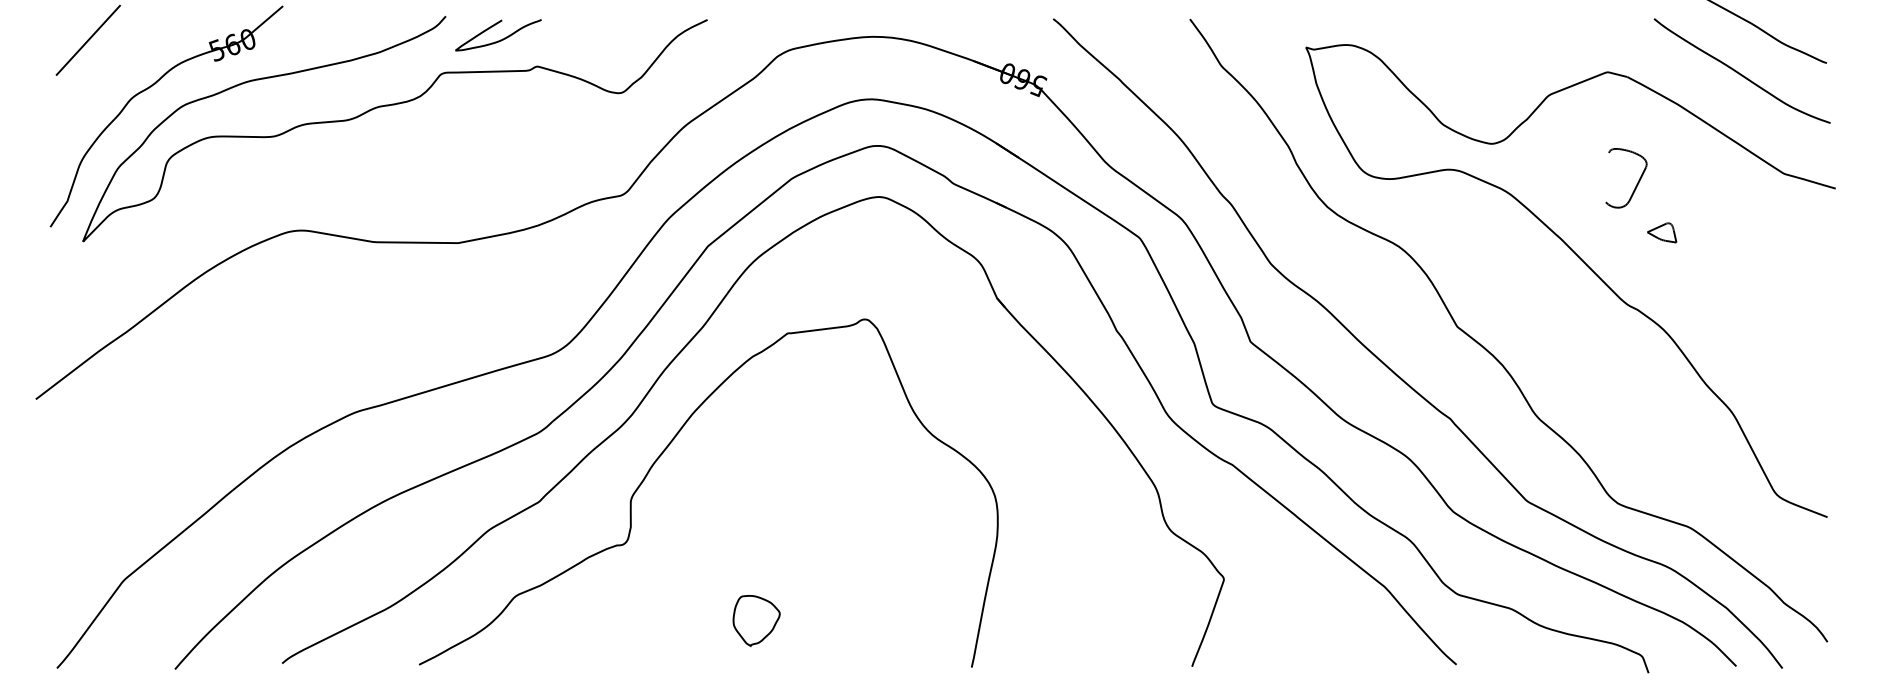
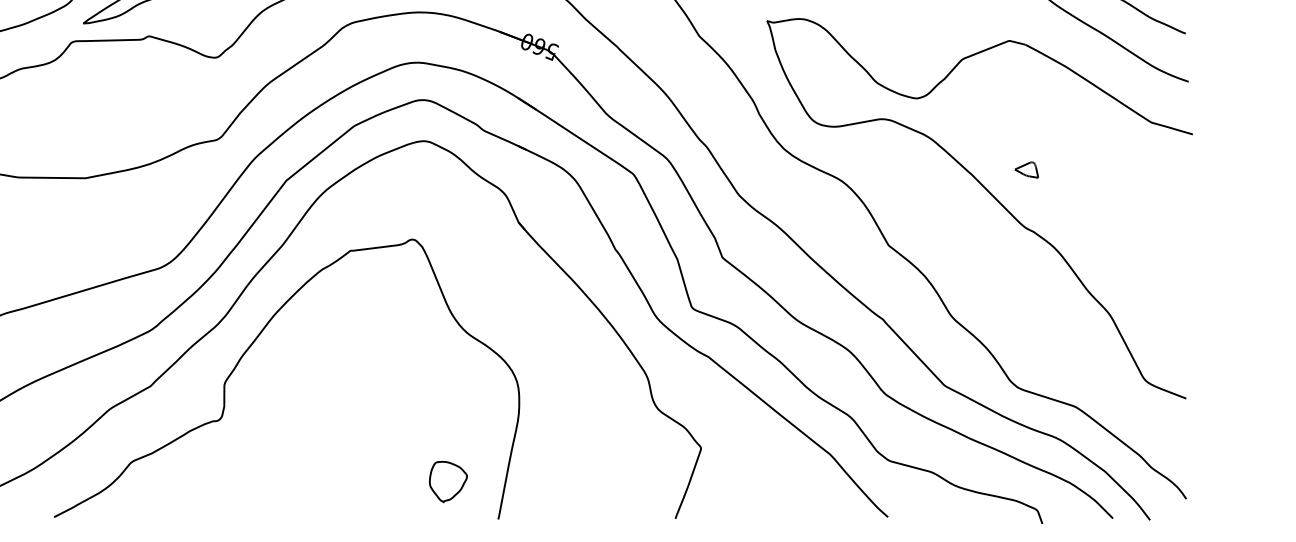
part: (1636, 184) -> (1032, 131), removed
part: (1662, 232) -> (1027, 169), moved
part: (756, 620) -> (448, 481), moved

